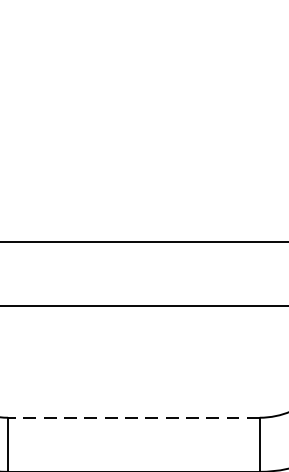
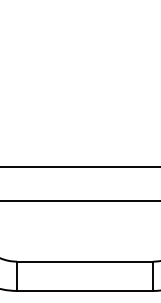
line: (132, 417) -> (84, 261), dashed -> solid

